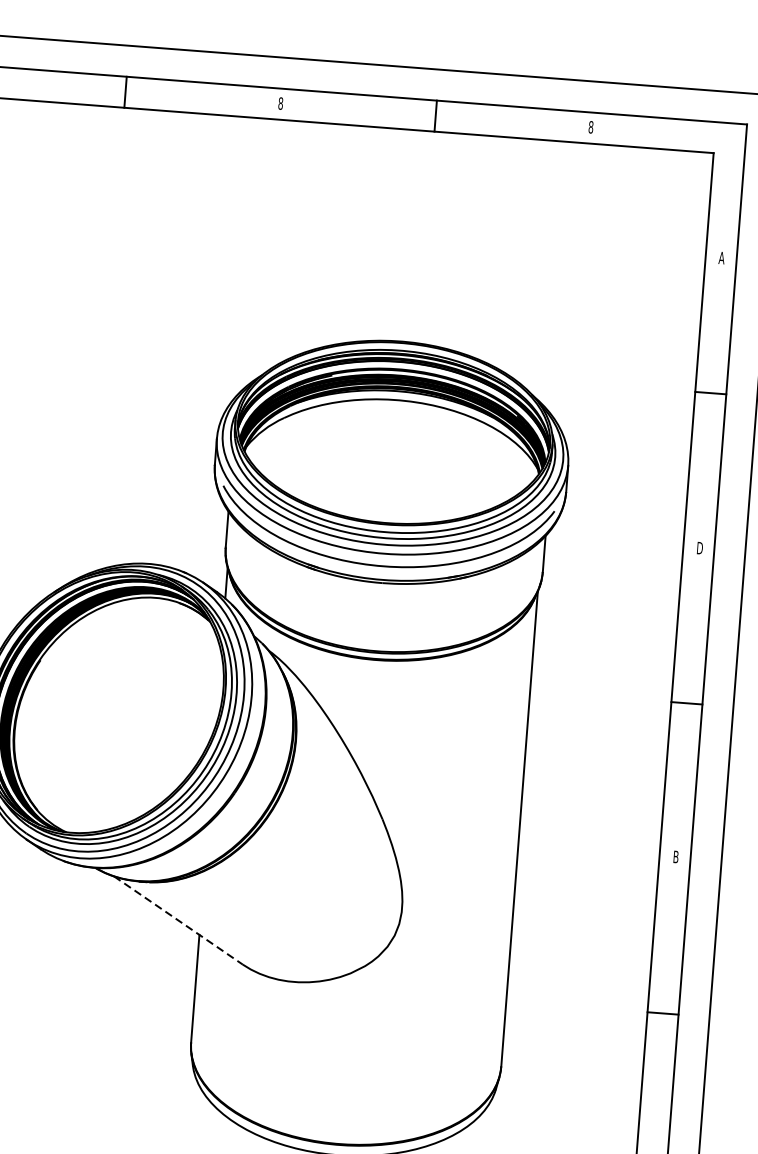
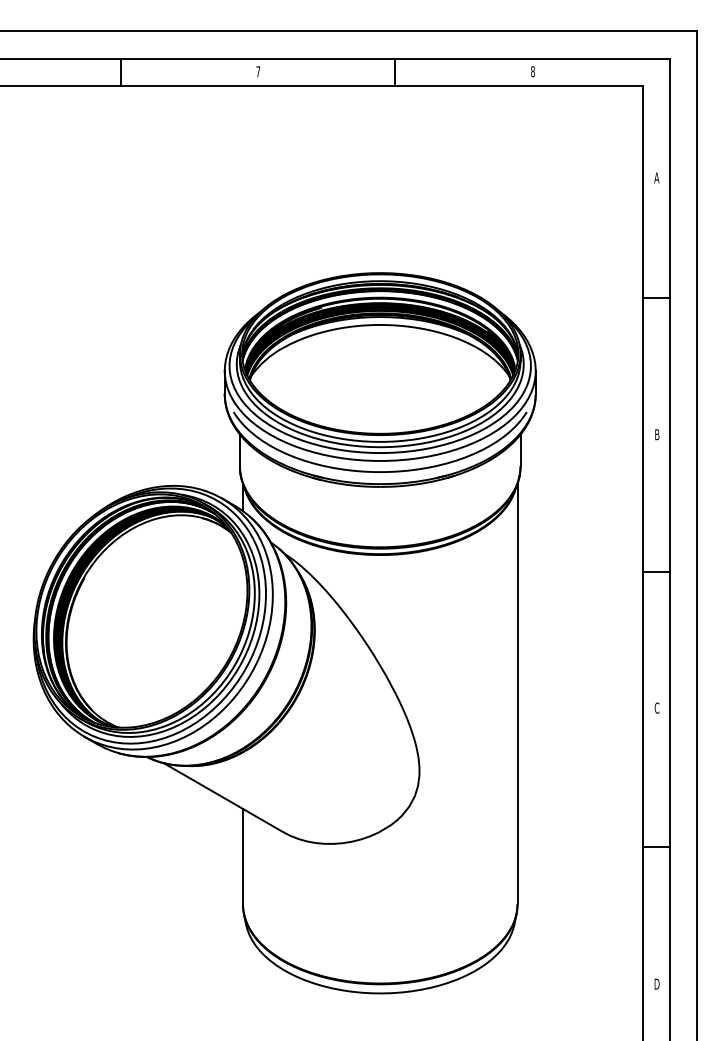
text: (281, 103) -> (258, 71), 8 -> 7
text: (700, 547) -> (657, 434), D -> B
text: (675, 856) -> (656, 707), B -> C
line: (178, 920) -> (223, 797), dashed -> solid

